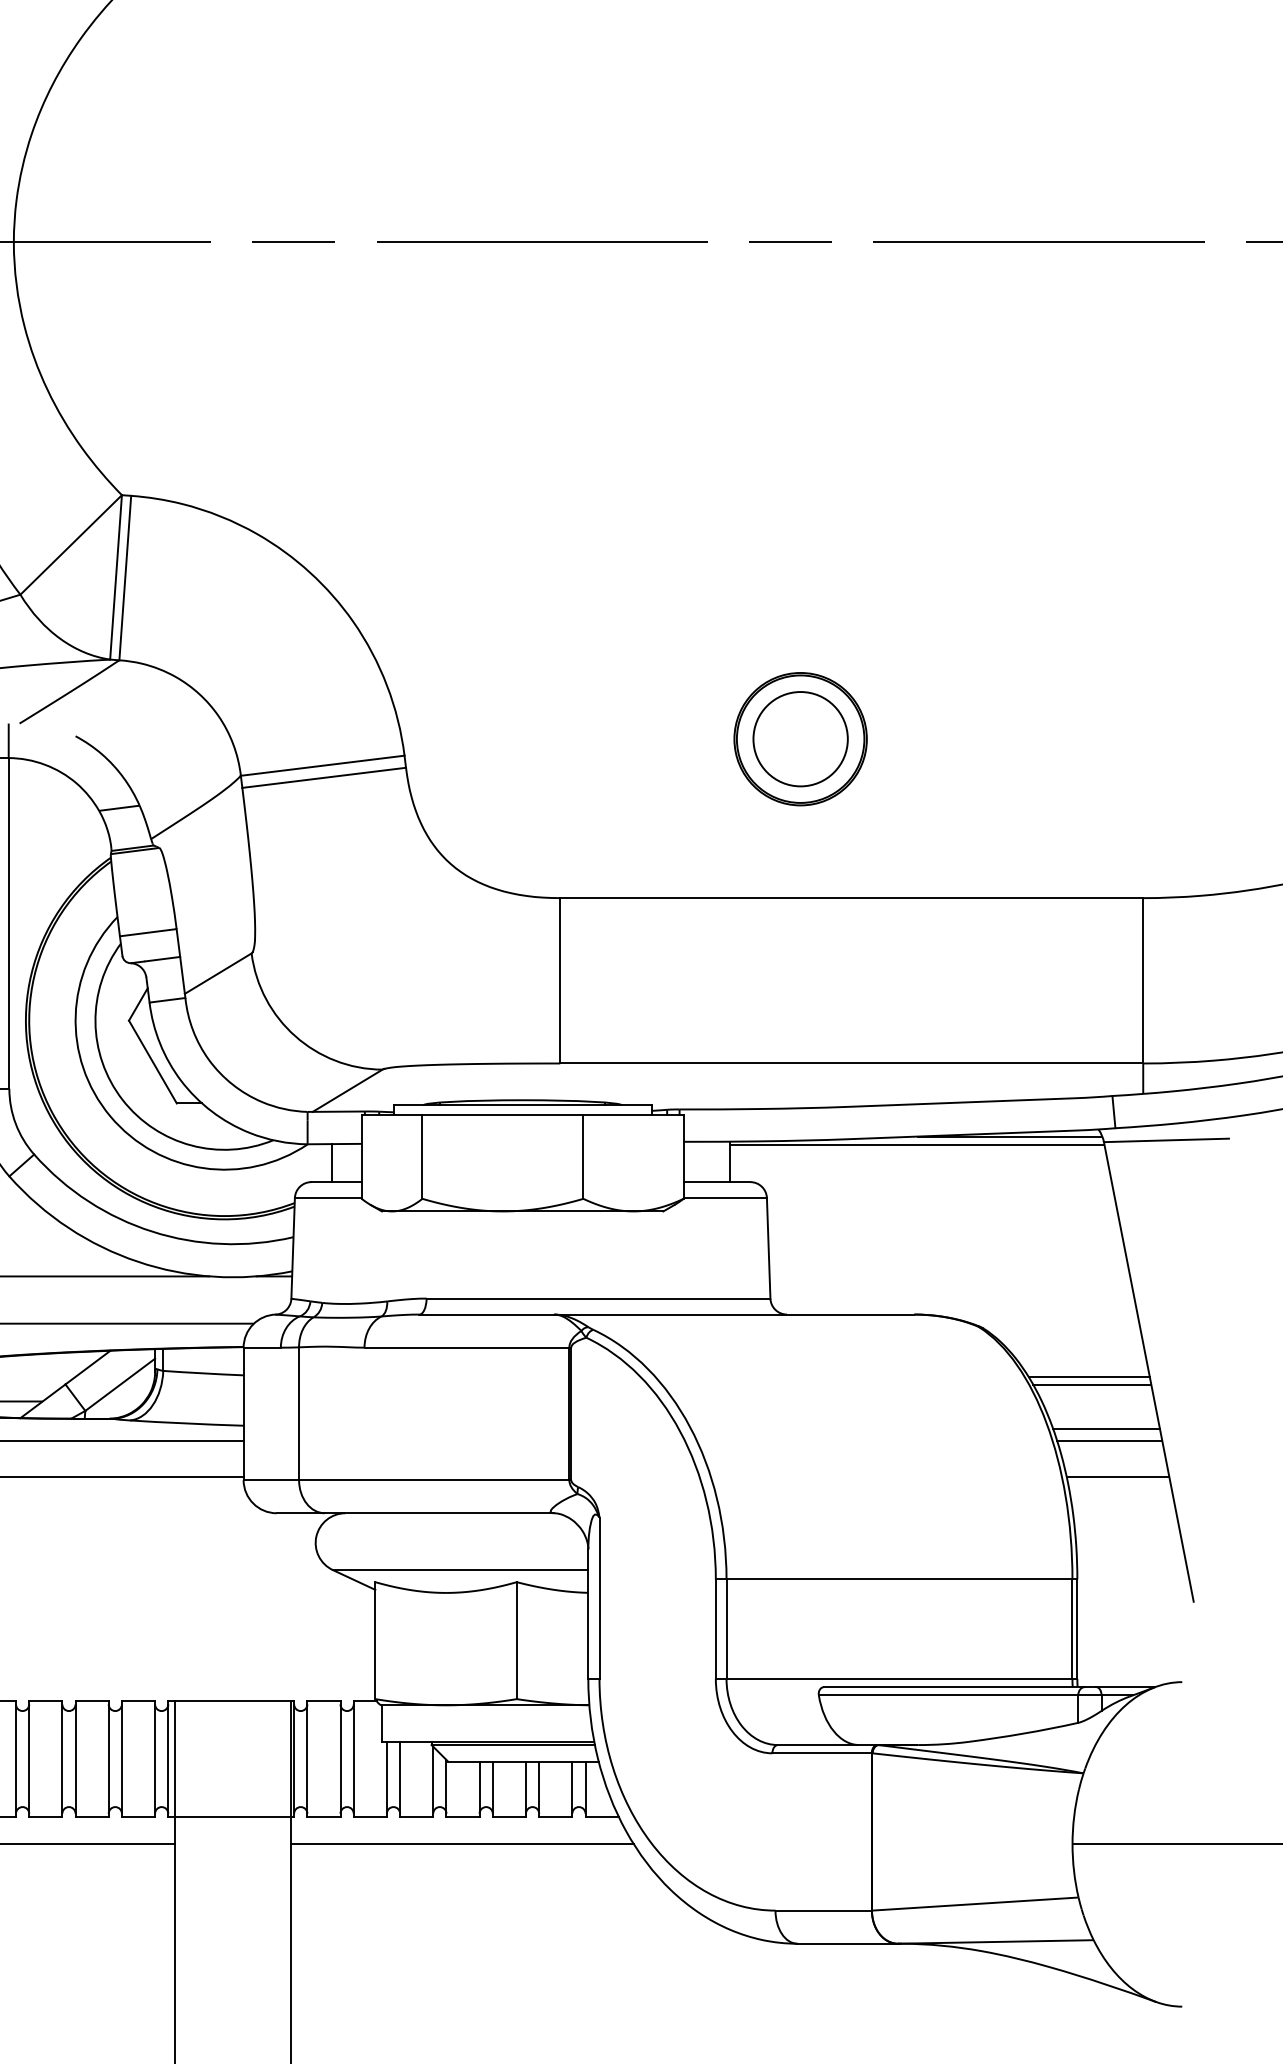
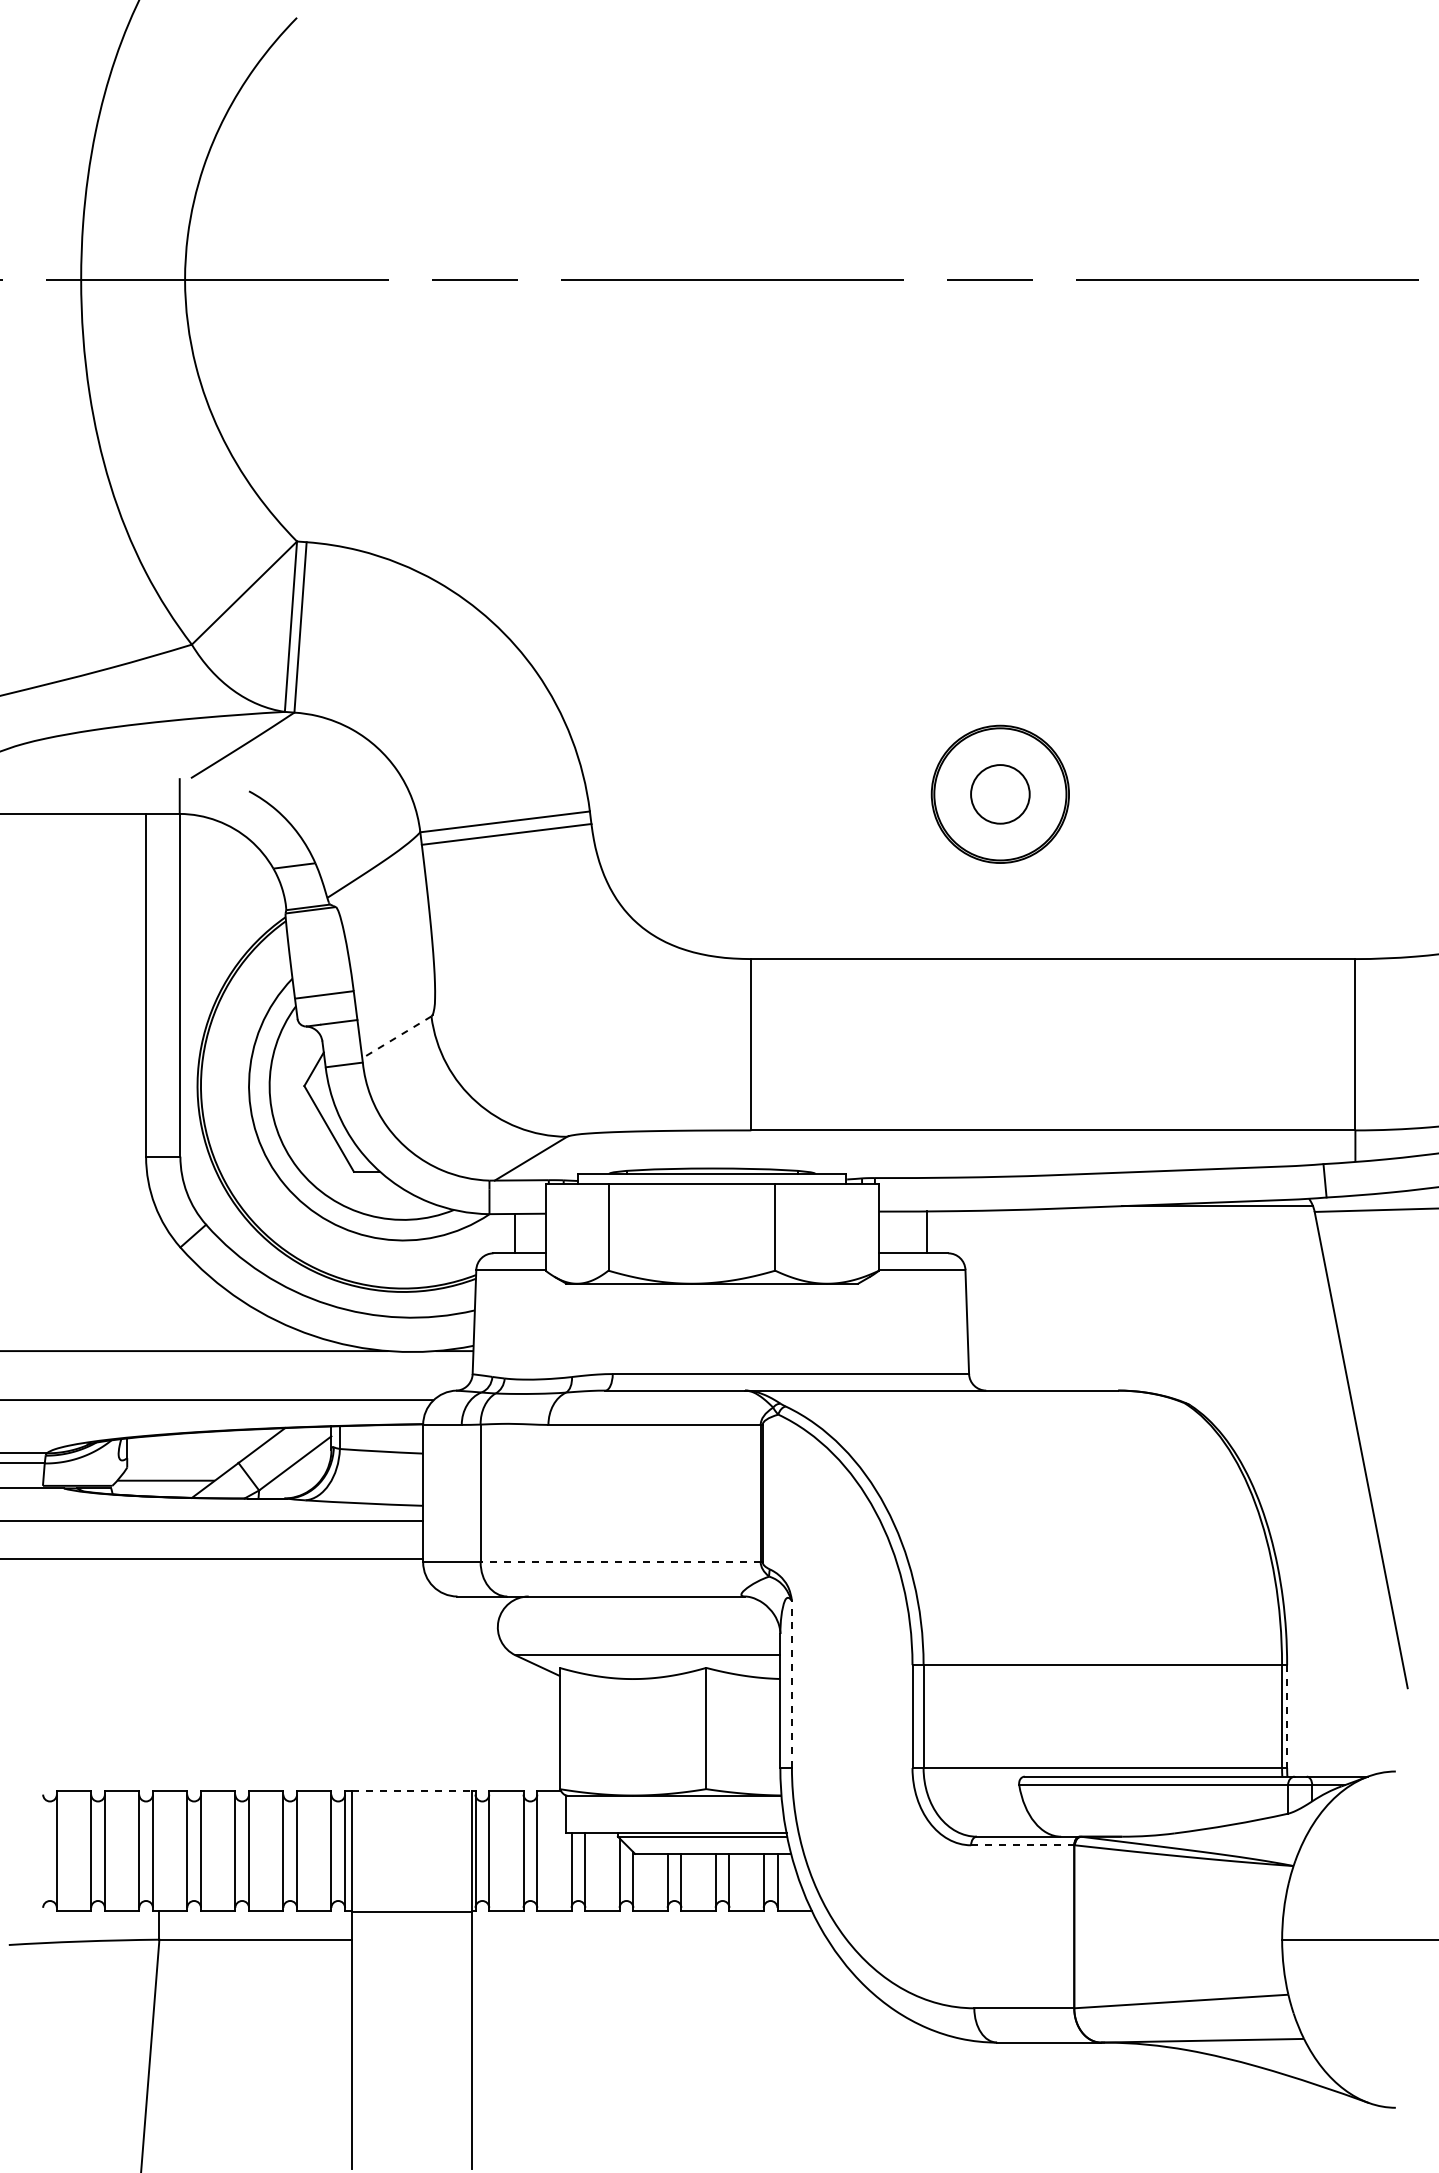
circle: (800, 739) -> (1000, 794), size x0.6
line: (217, 973) -> (396, 1037), solid -> dashed
line: (916, 1144) -> (1120, 1214), removed
line: (1089, 1376) -> (1299, 1454), removed
line: (1092, 1384) -> (1302, 1463), removed
line: (1106, 1429) -> (1317, 1509), removed
line: (1109, 1440) -> (1320, 1521), removed
line: (1118, 1476) -> (1329, 1558), removed
line: (434, 1480) -> (620, 1562), solid -> dashed
line: (599, 1598) -> (791, 1684), solid -> dashed
line: (1077, 1630) -> (1287, 1717), solid -> dashed
line: (233, 1700) -> (412, 1790), solid -> dashed
line: (821, 1753) -> (1022, 1845), solid -> dashed
line: (462, 1844) -> (649, 1939), removed

